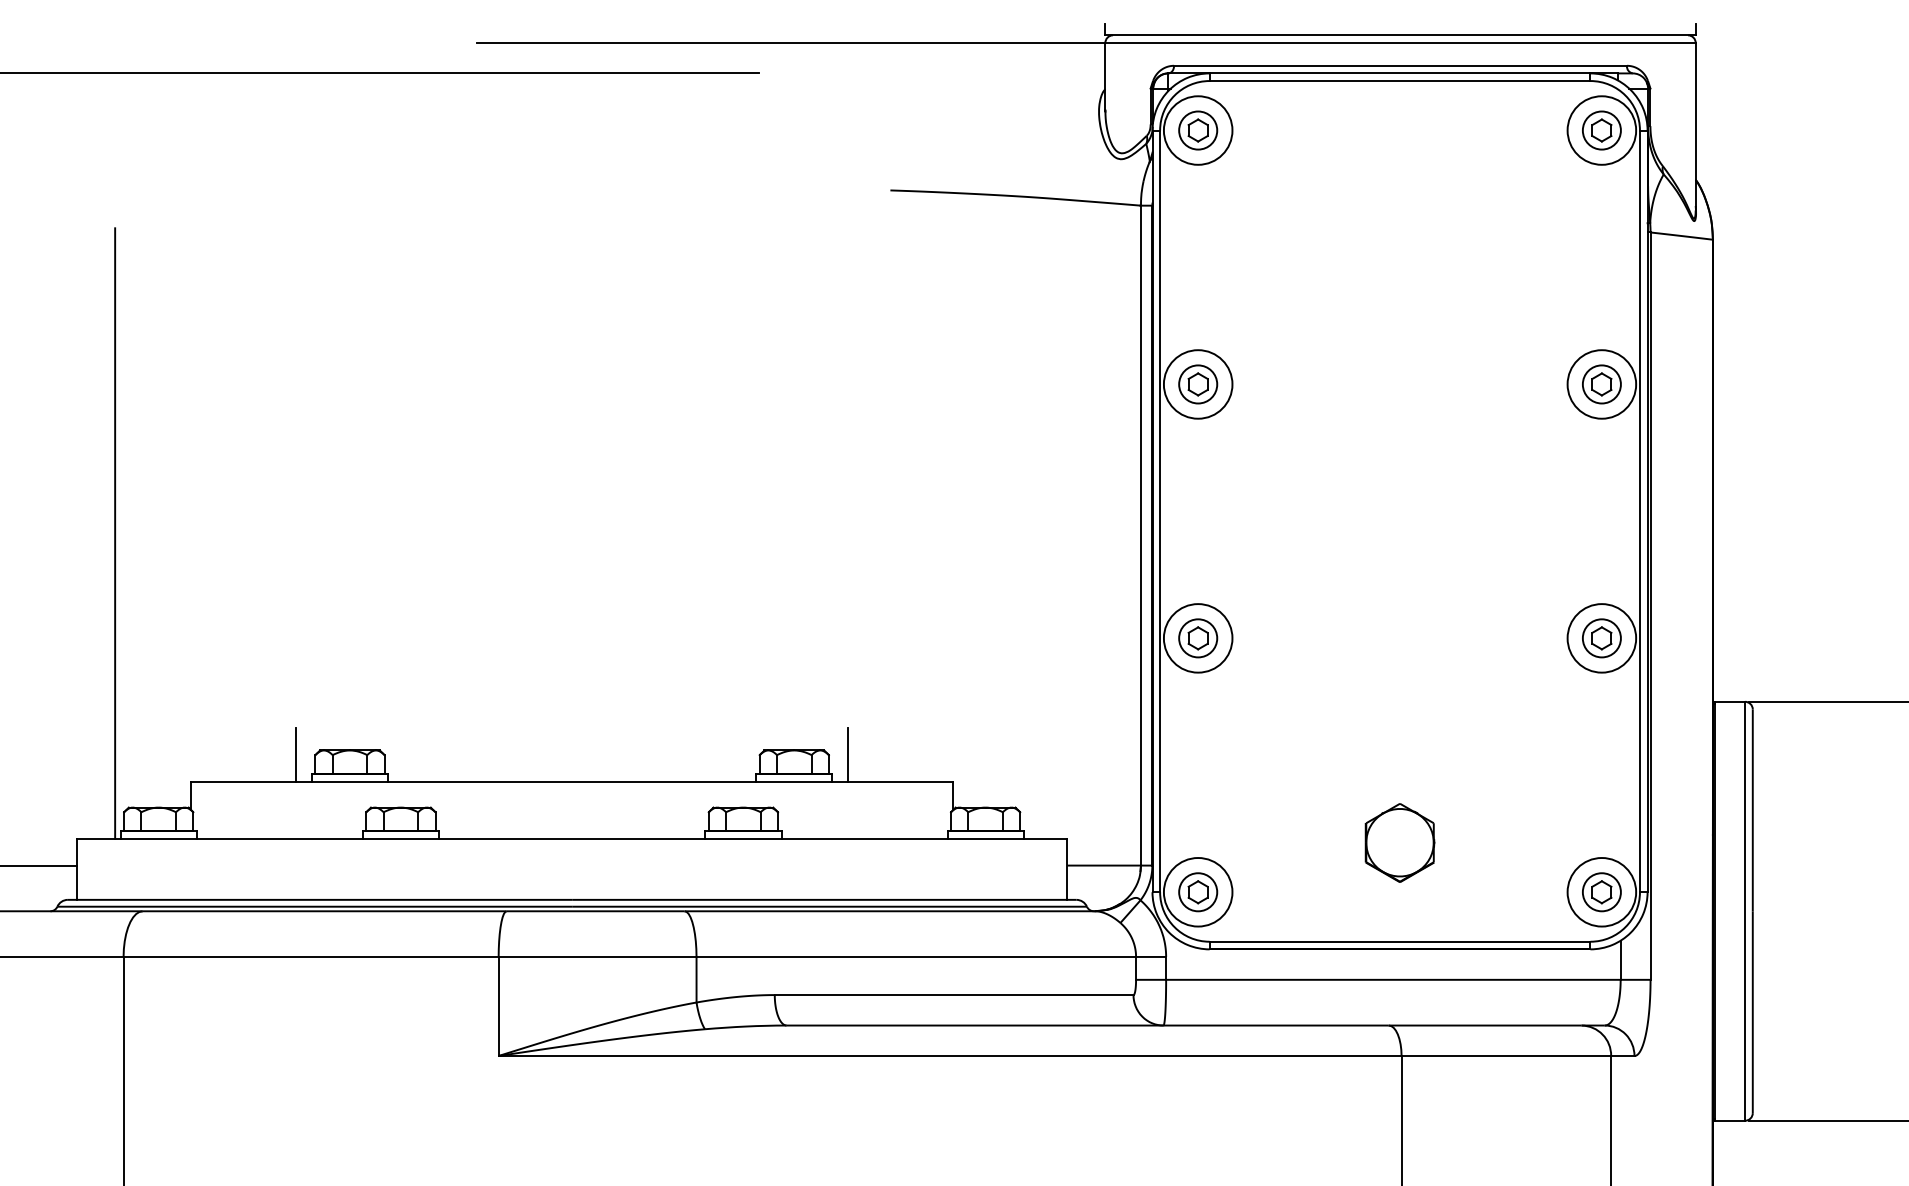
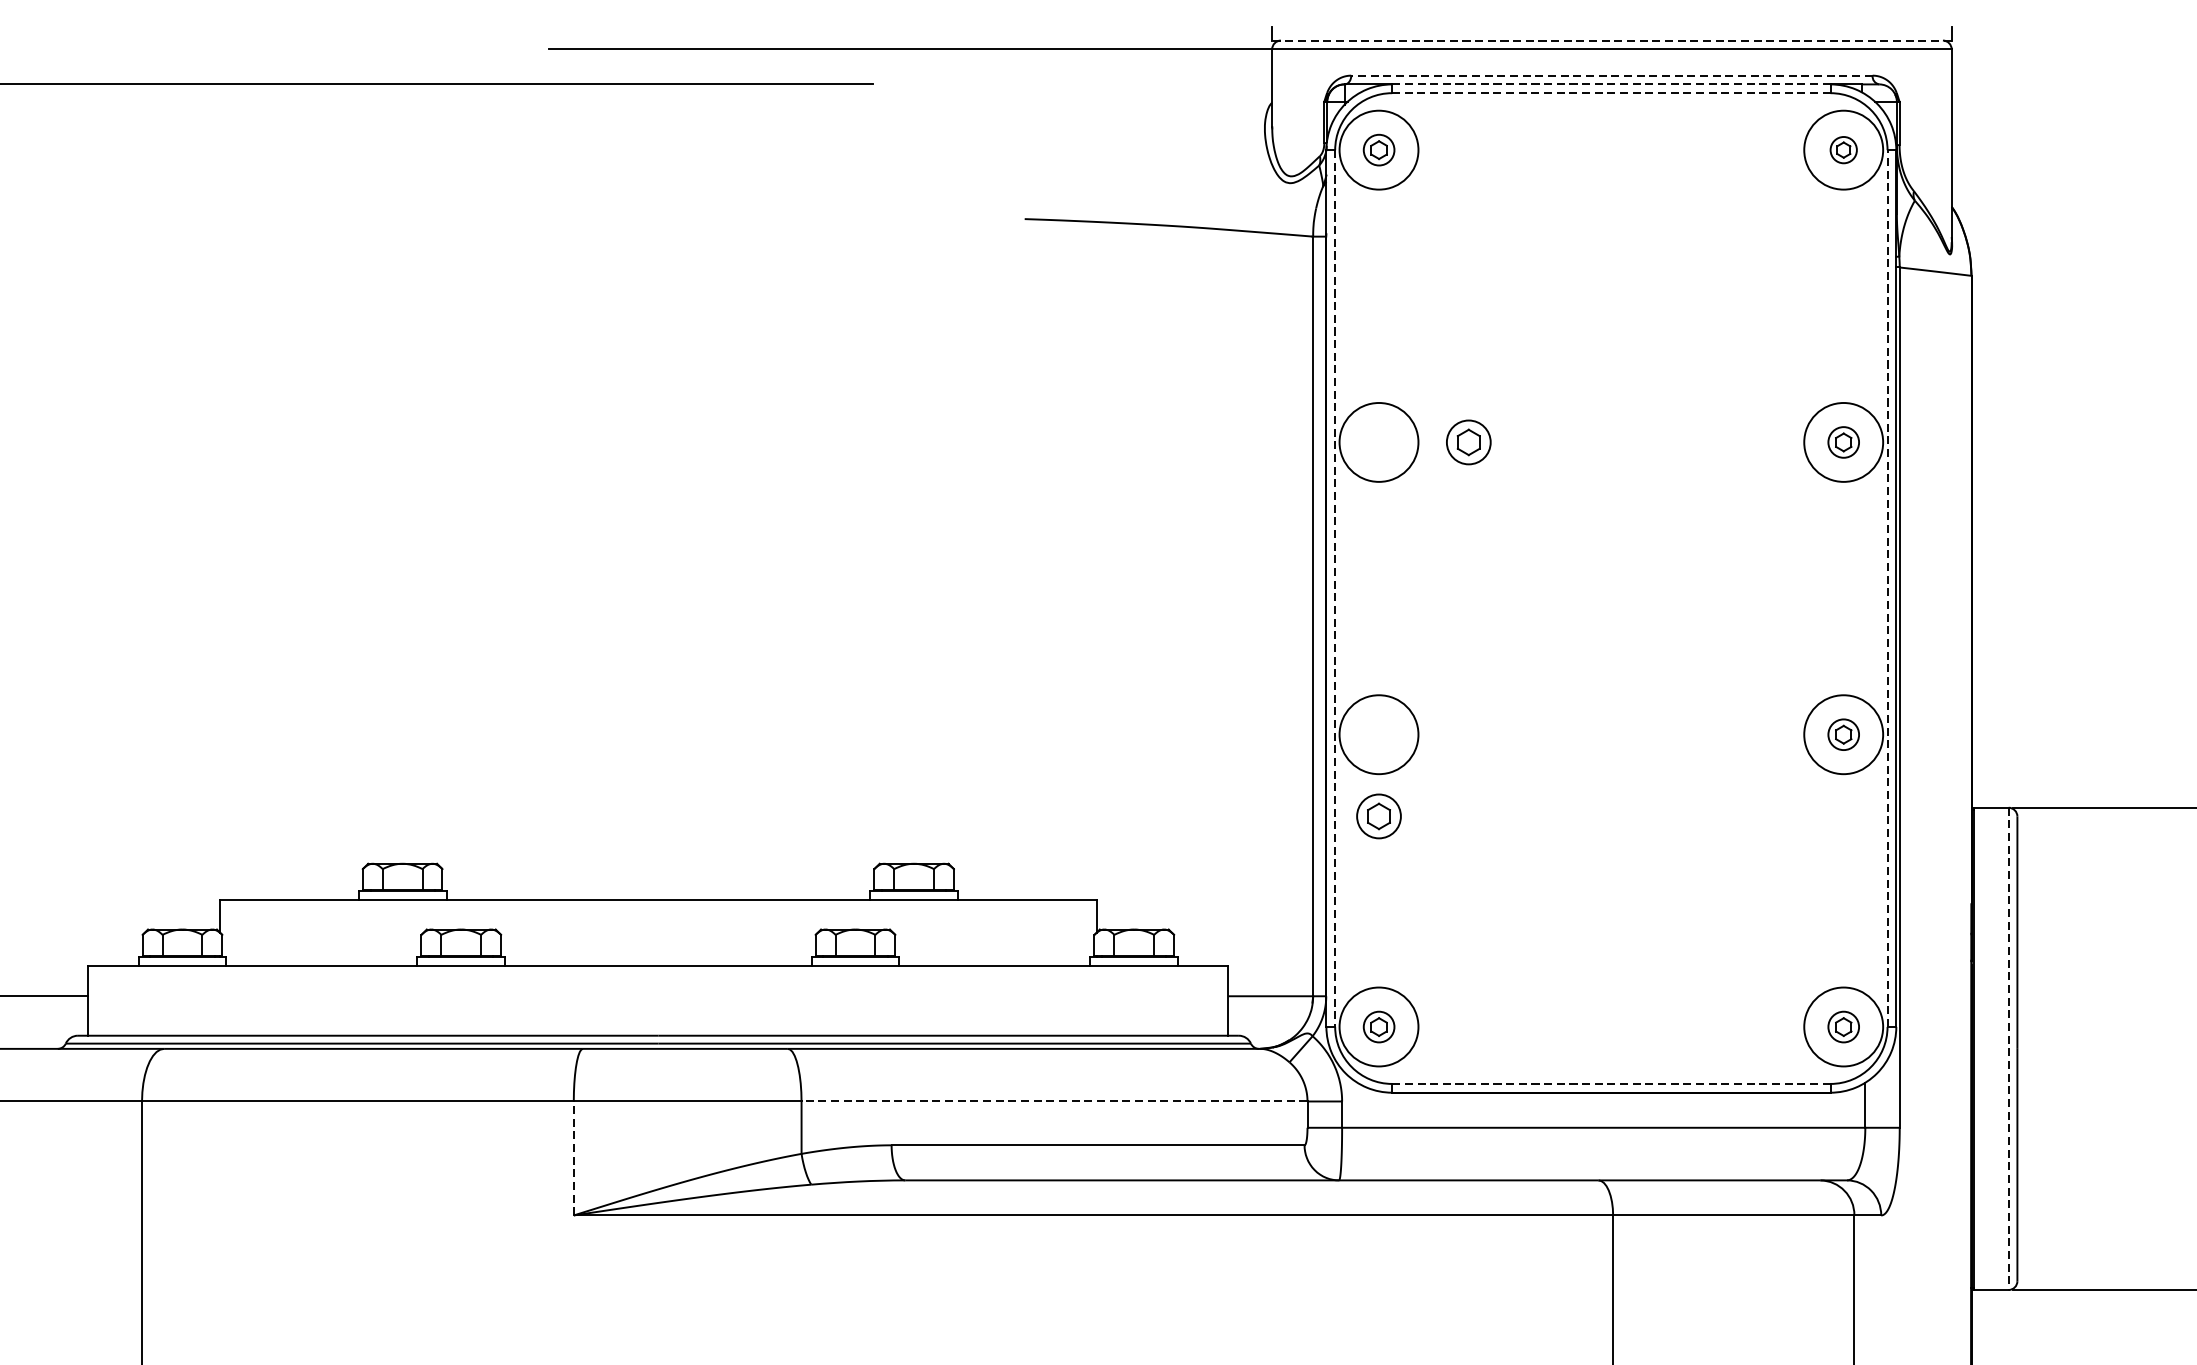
line: (1400, 35) -> (1611, 40), solid -> dashed
line: (1400, 65) -> (1611, 75), solid -> dashed
line: (1400, 73) -> (1611, 84), solid -> dashed
line: (1399, 81) -> (1610, 93), solid -> dashed
part: (1198, 130) -> (1379, 150), size x0.7
part: (1601, 130) -> (1843, 150), size x0.6
part: (1198, 384) -> (1469, 442), moved
part: (1601, 384) -> (1843, 442), size x0.7
line: (1160, 511) -> (1335, 588), solid -> dashed
line: (1639, 511) -> (1887, 588), solid -> dashed
line: (115, 533) -> (132, 614), removed
part: (1198, 638) -> (1379, 816), moved
part: (1601, 638) -> (1843, 734), size x0.7
line: (296, 754) -> (341, 868), removed
line: (848, 754) -> (976, 868), removed
part: (1399, 842) -> (1610, 969), removed
part: (1198, 892) -> (1379, 1027), size x0.7
part: (1601, 892) -> (1843, 1027), size x0.7
line: (1745, 911) -> (2009, 1049), solid -> dashed
line: (1400, 941) -> (1611, 1083), solid -> dashed
line: (916, 956) -> (1054, 1100), solid -> dashed
line: (498, 1006) -> (573, 1158), solid -> dashed

